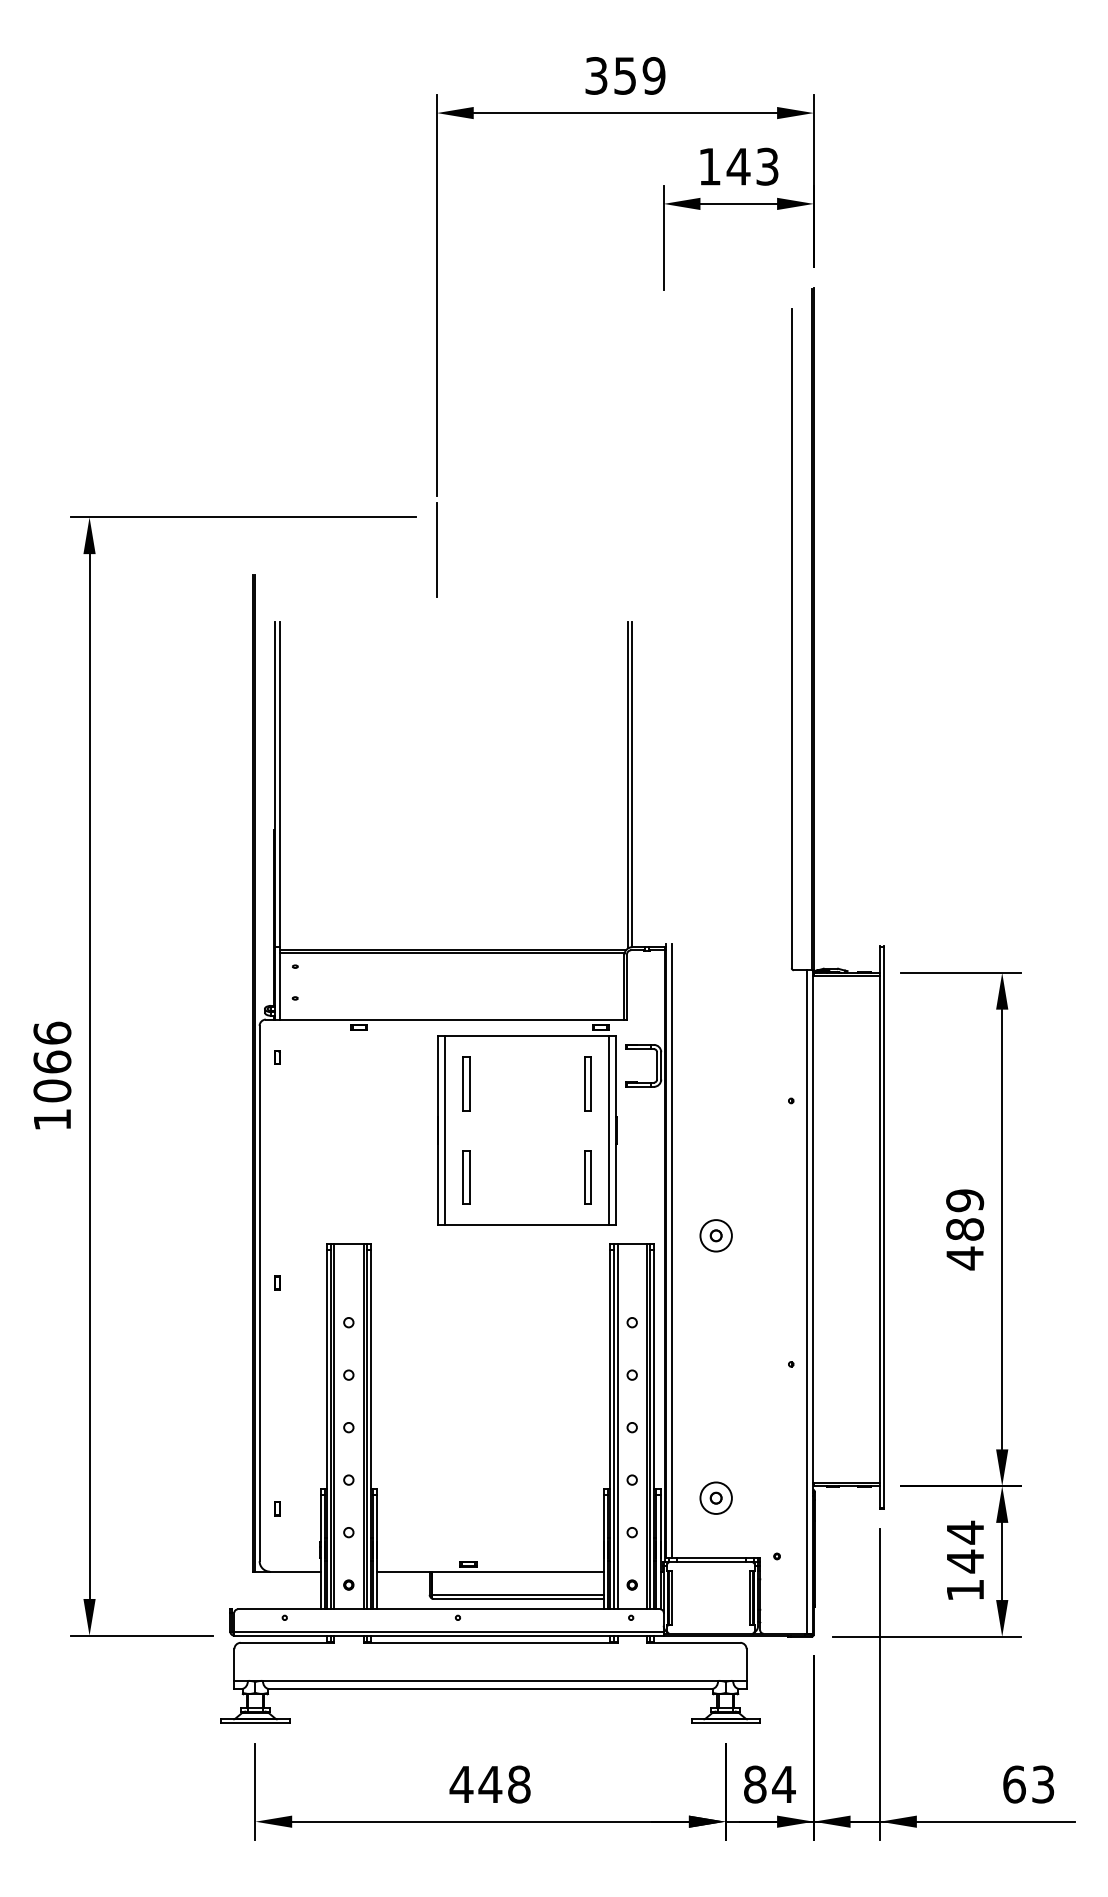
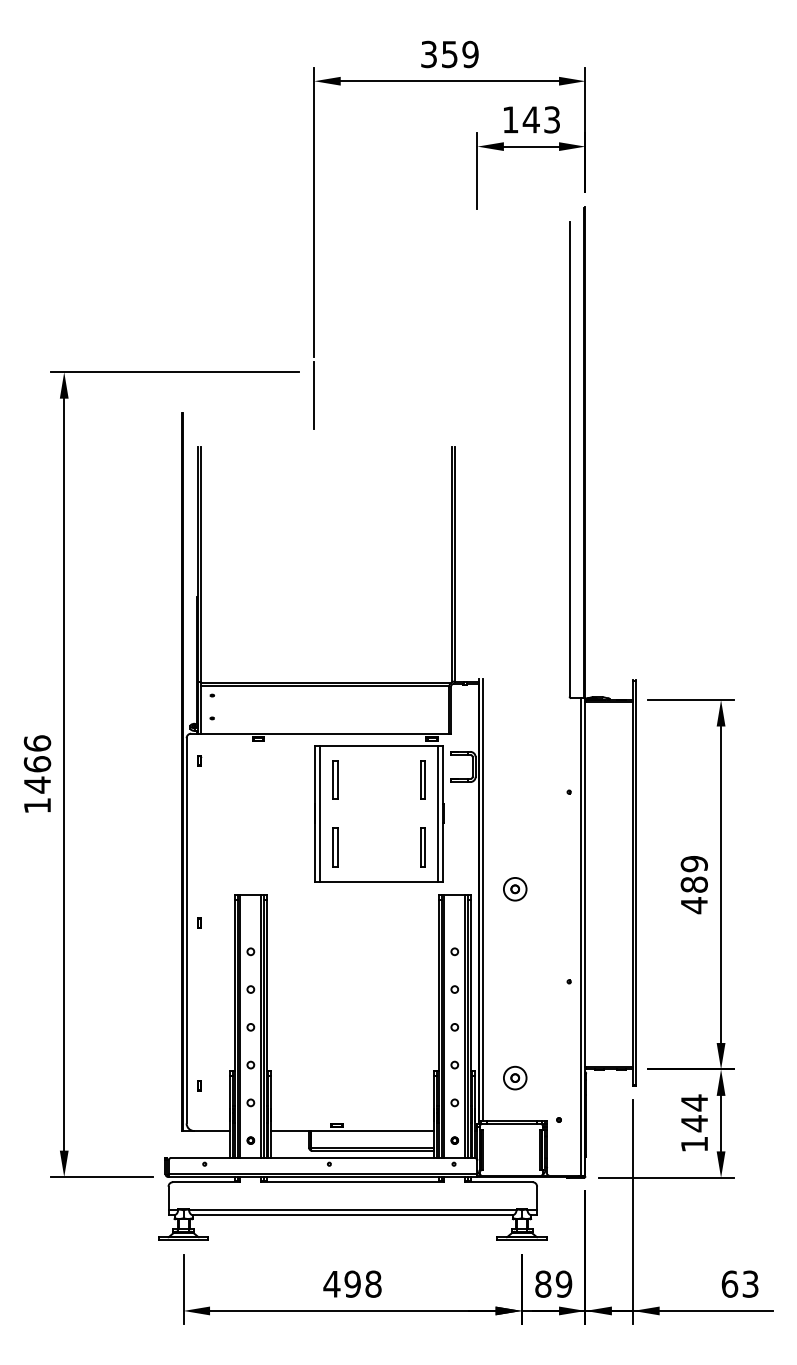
text: (52, 1091) -> (37, 785), 1066 -> 1466
text: (490, 1784) -> (352, 1284), 448 -> 498
text: (783, 1784) -> (563, 1284), 84 -> 89

